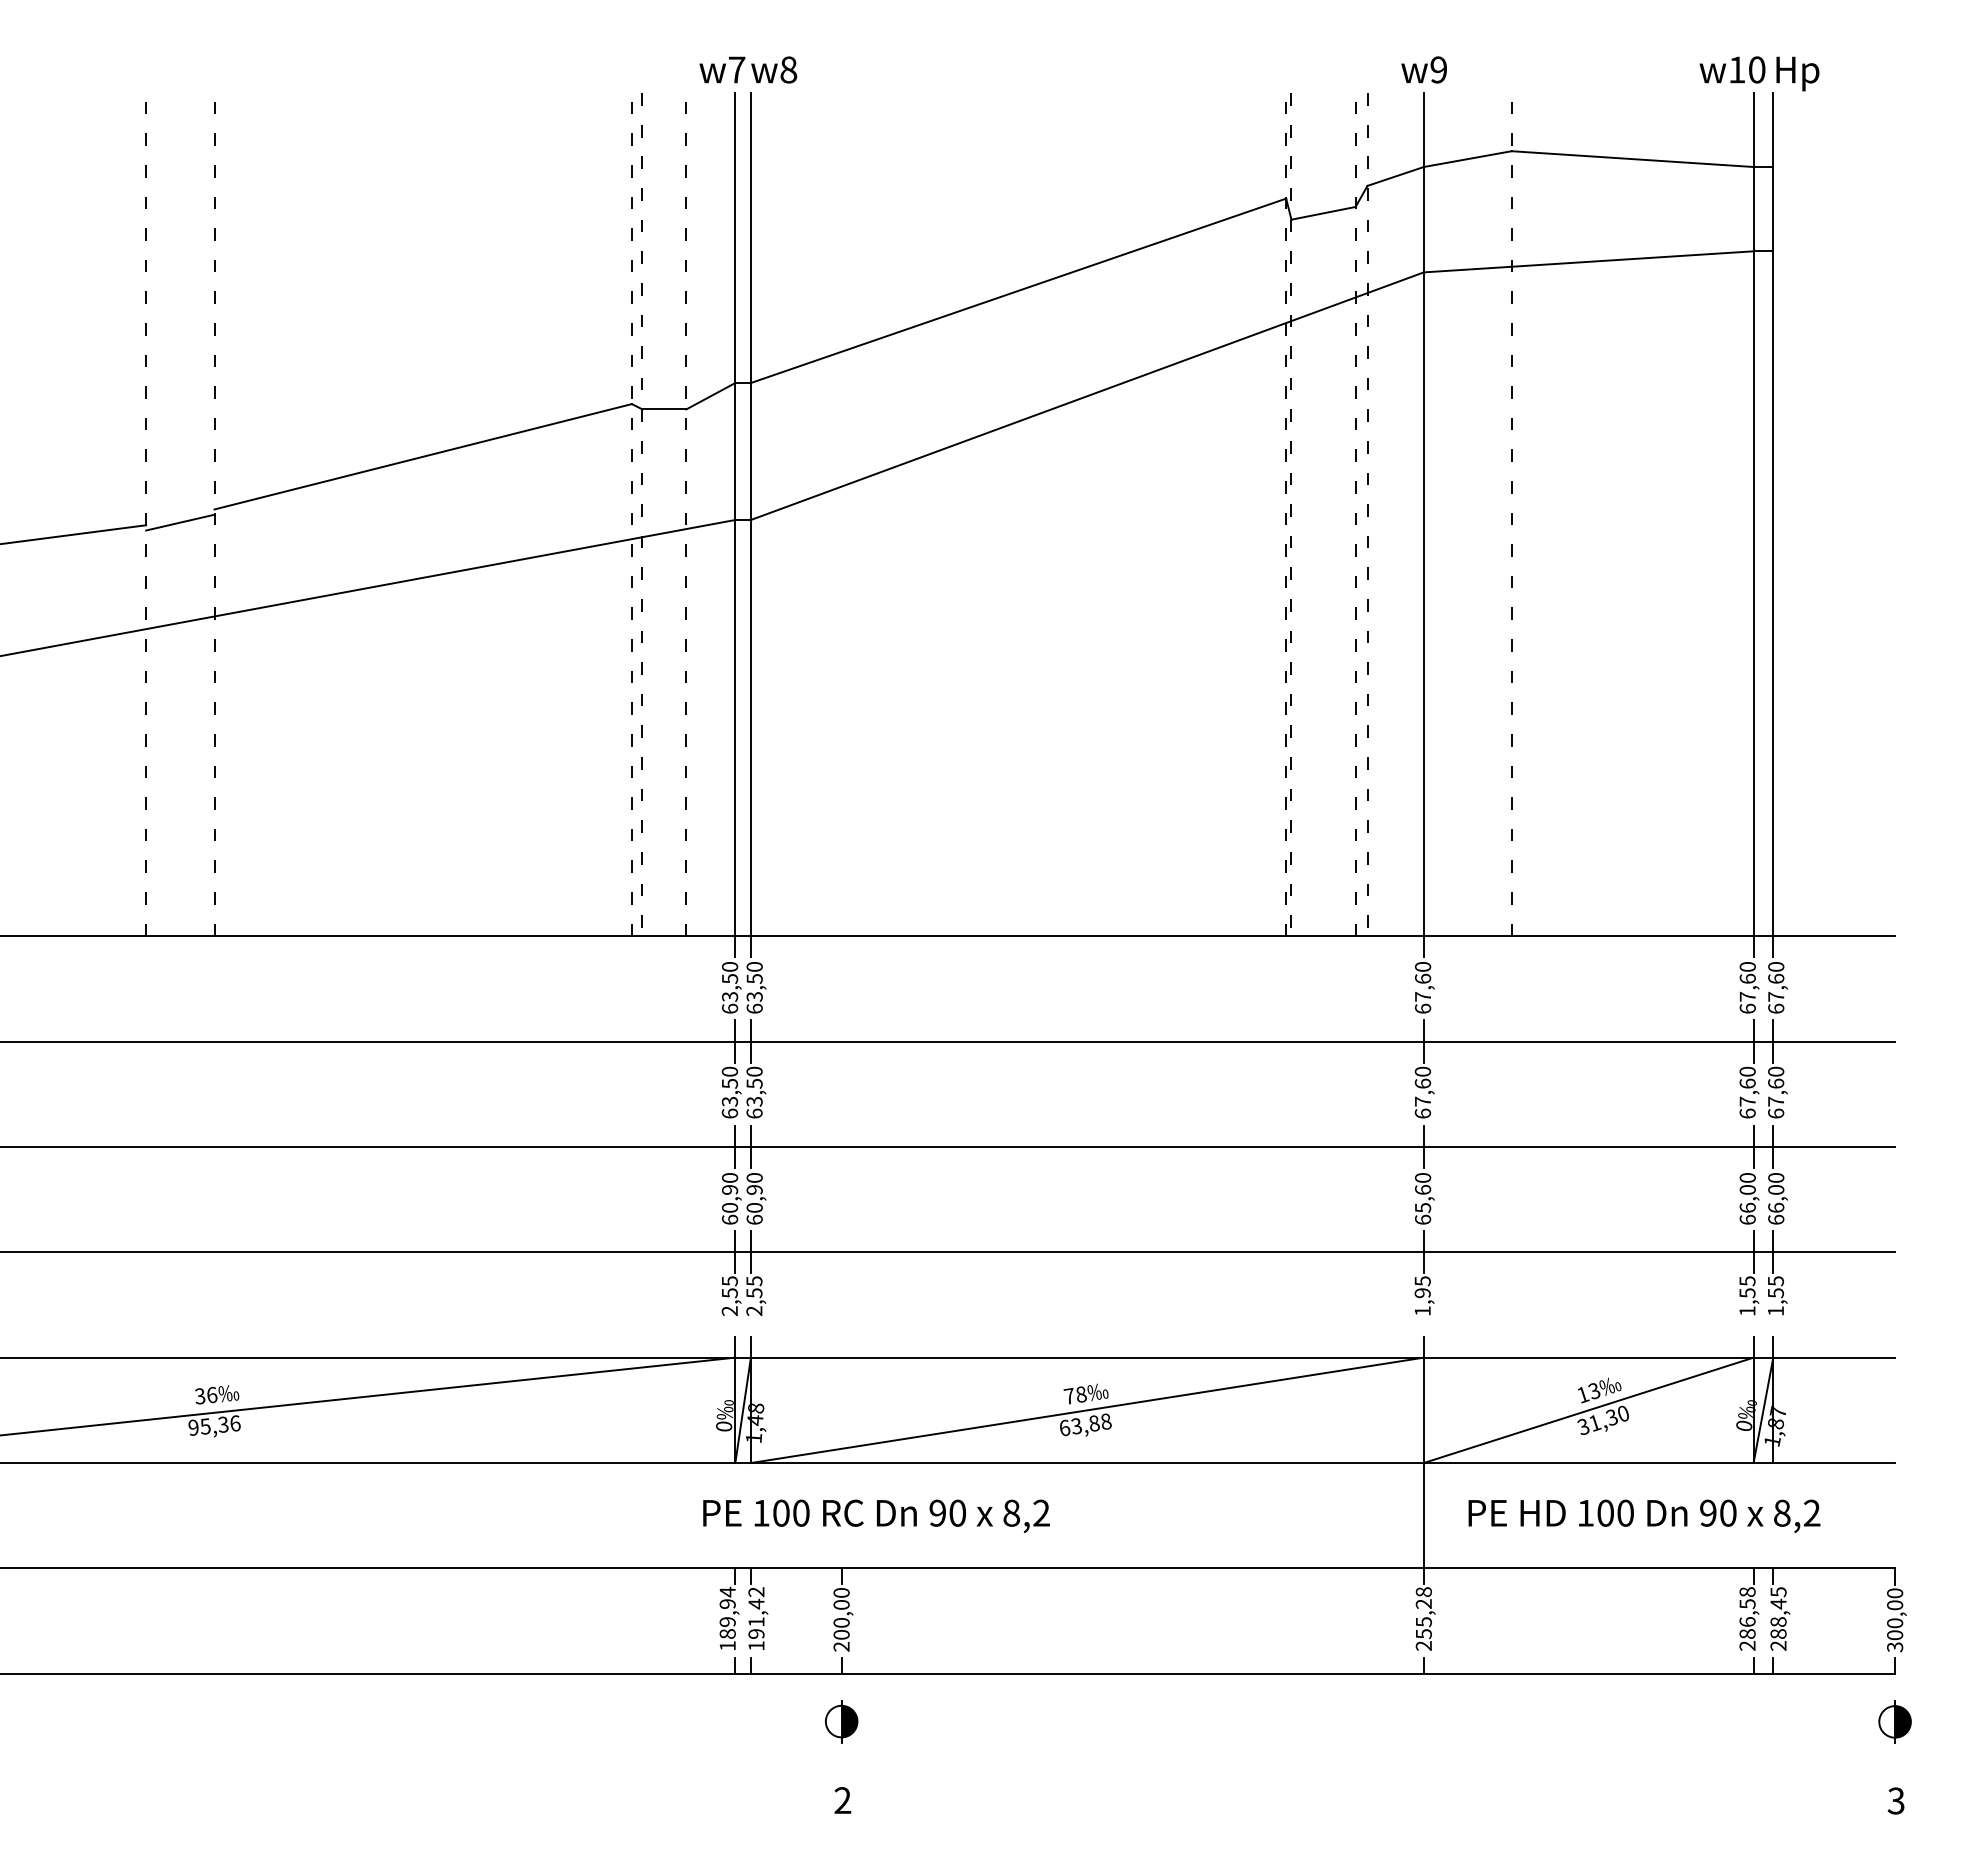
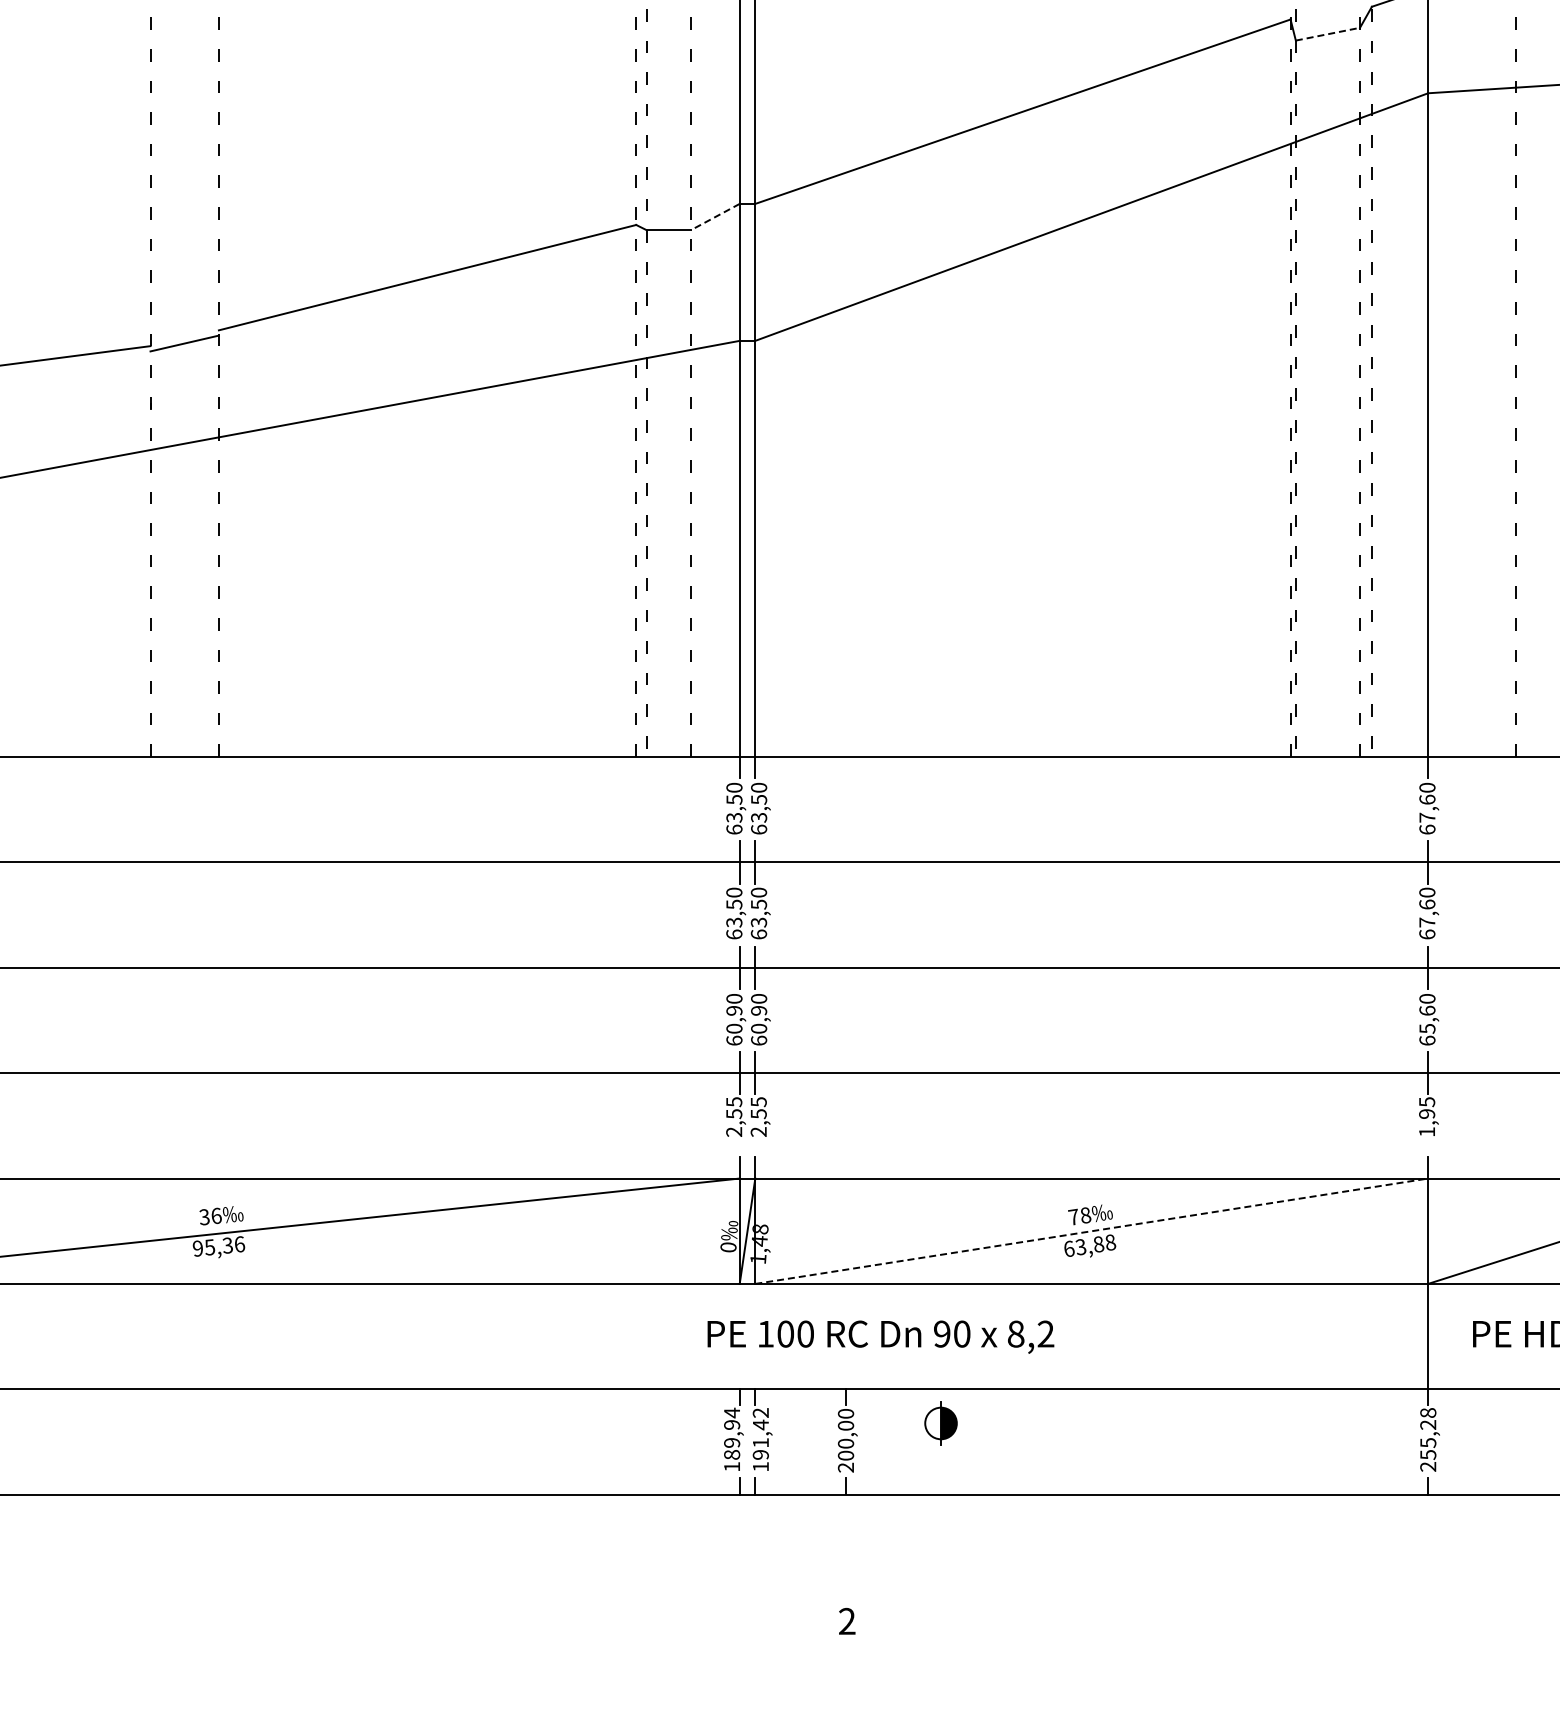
line: (1323, 213) -> (1327, 34), solid -> dashed
line: (710, 396) -> (714, 217), solid -> dashed
line: (1087, 1410) -> (1091, 1231), solid -> dashed
part: (841, 1721) -> (940, 1423), moved

